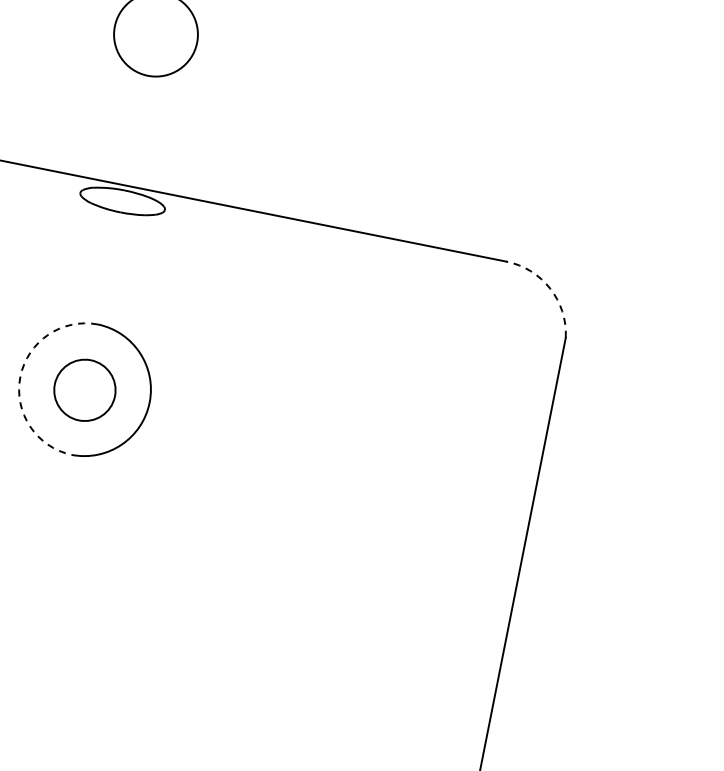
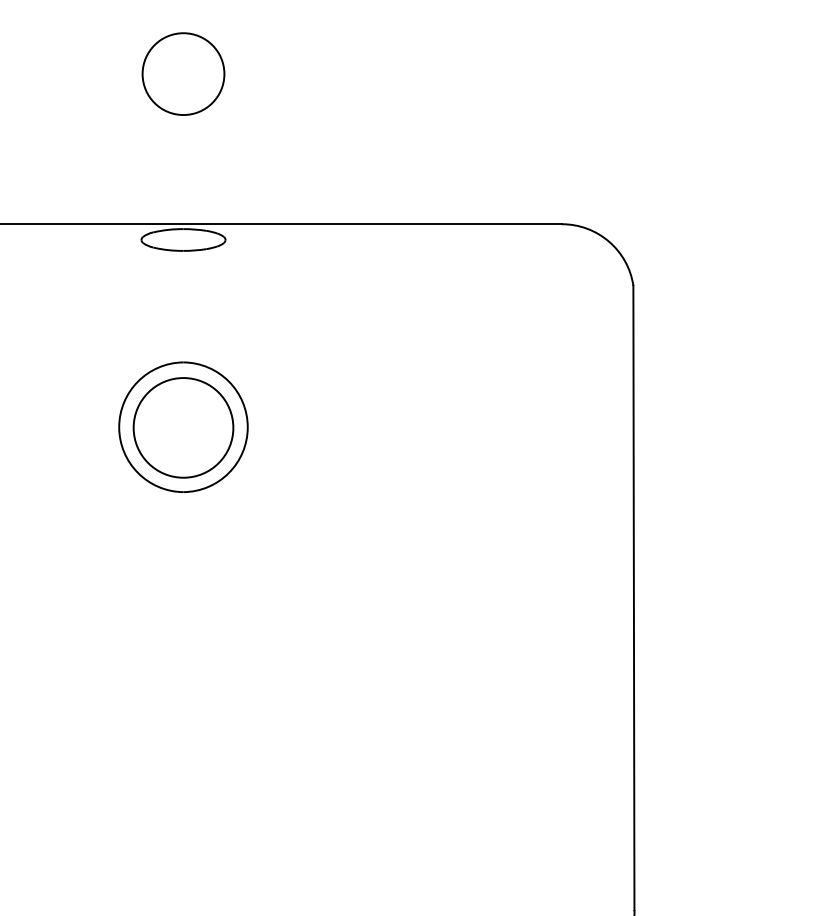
arc: (550, 288) -> (609, 241), dashed -> solid
arc: (20, 377) -> (119, 427), dashed -> solid
circle: (84, 389) -> (183, 427), size x1.67

